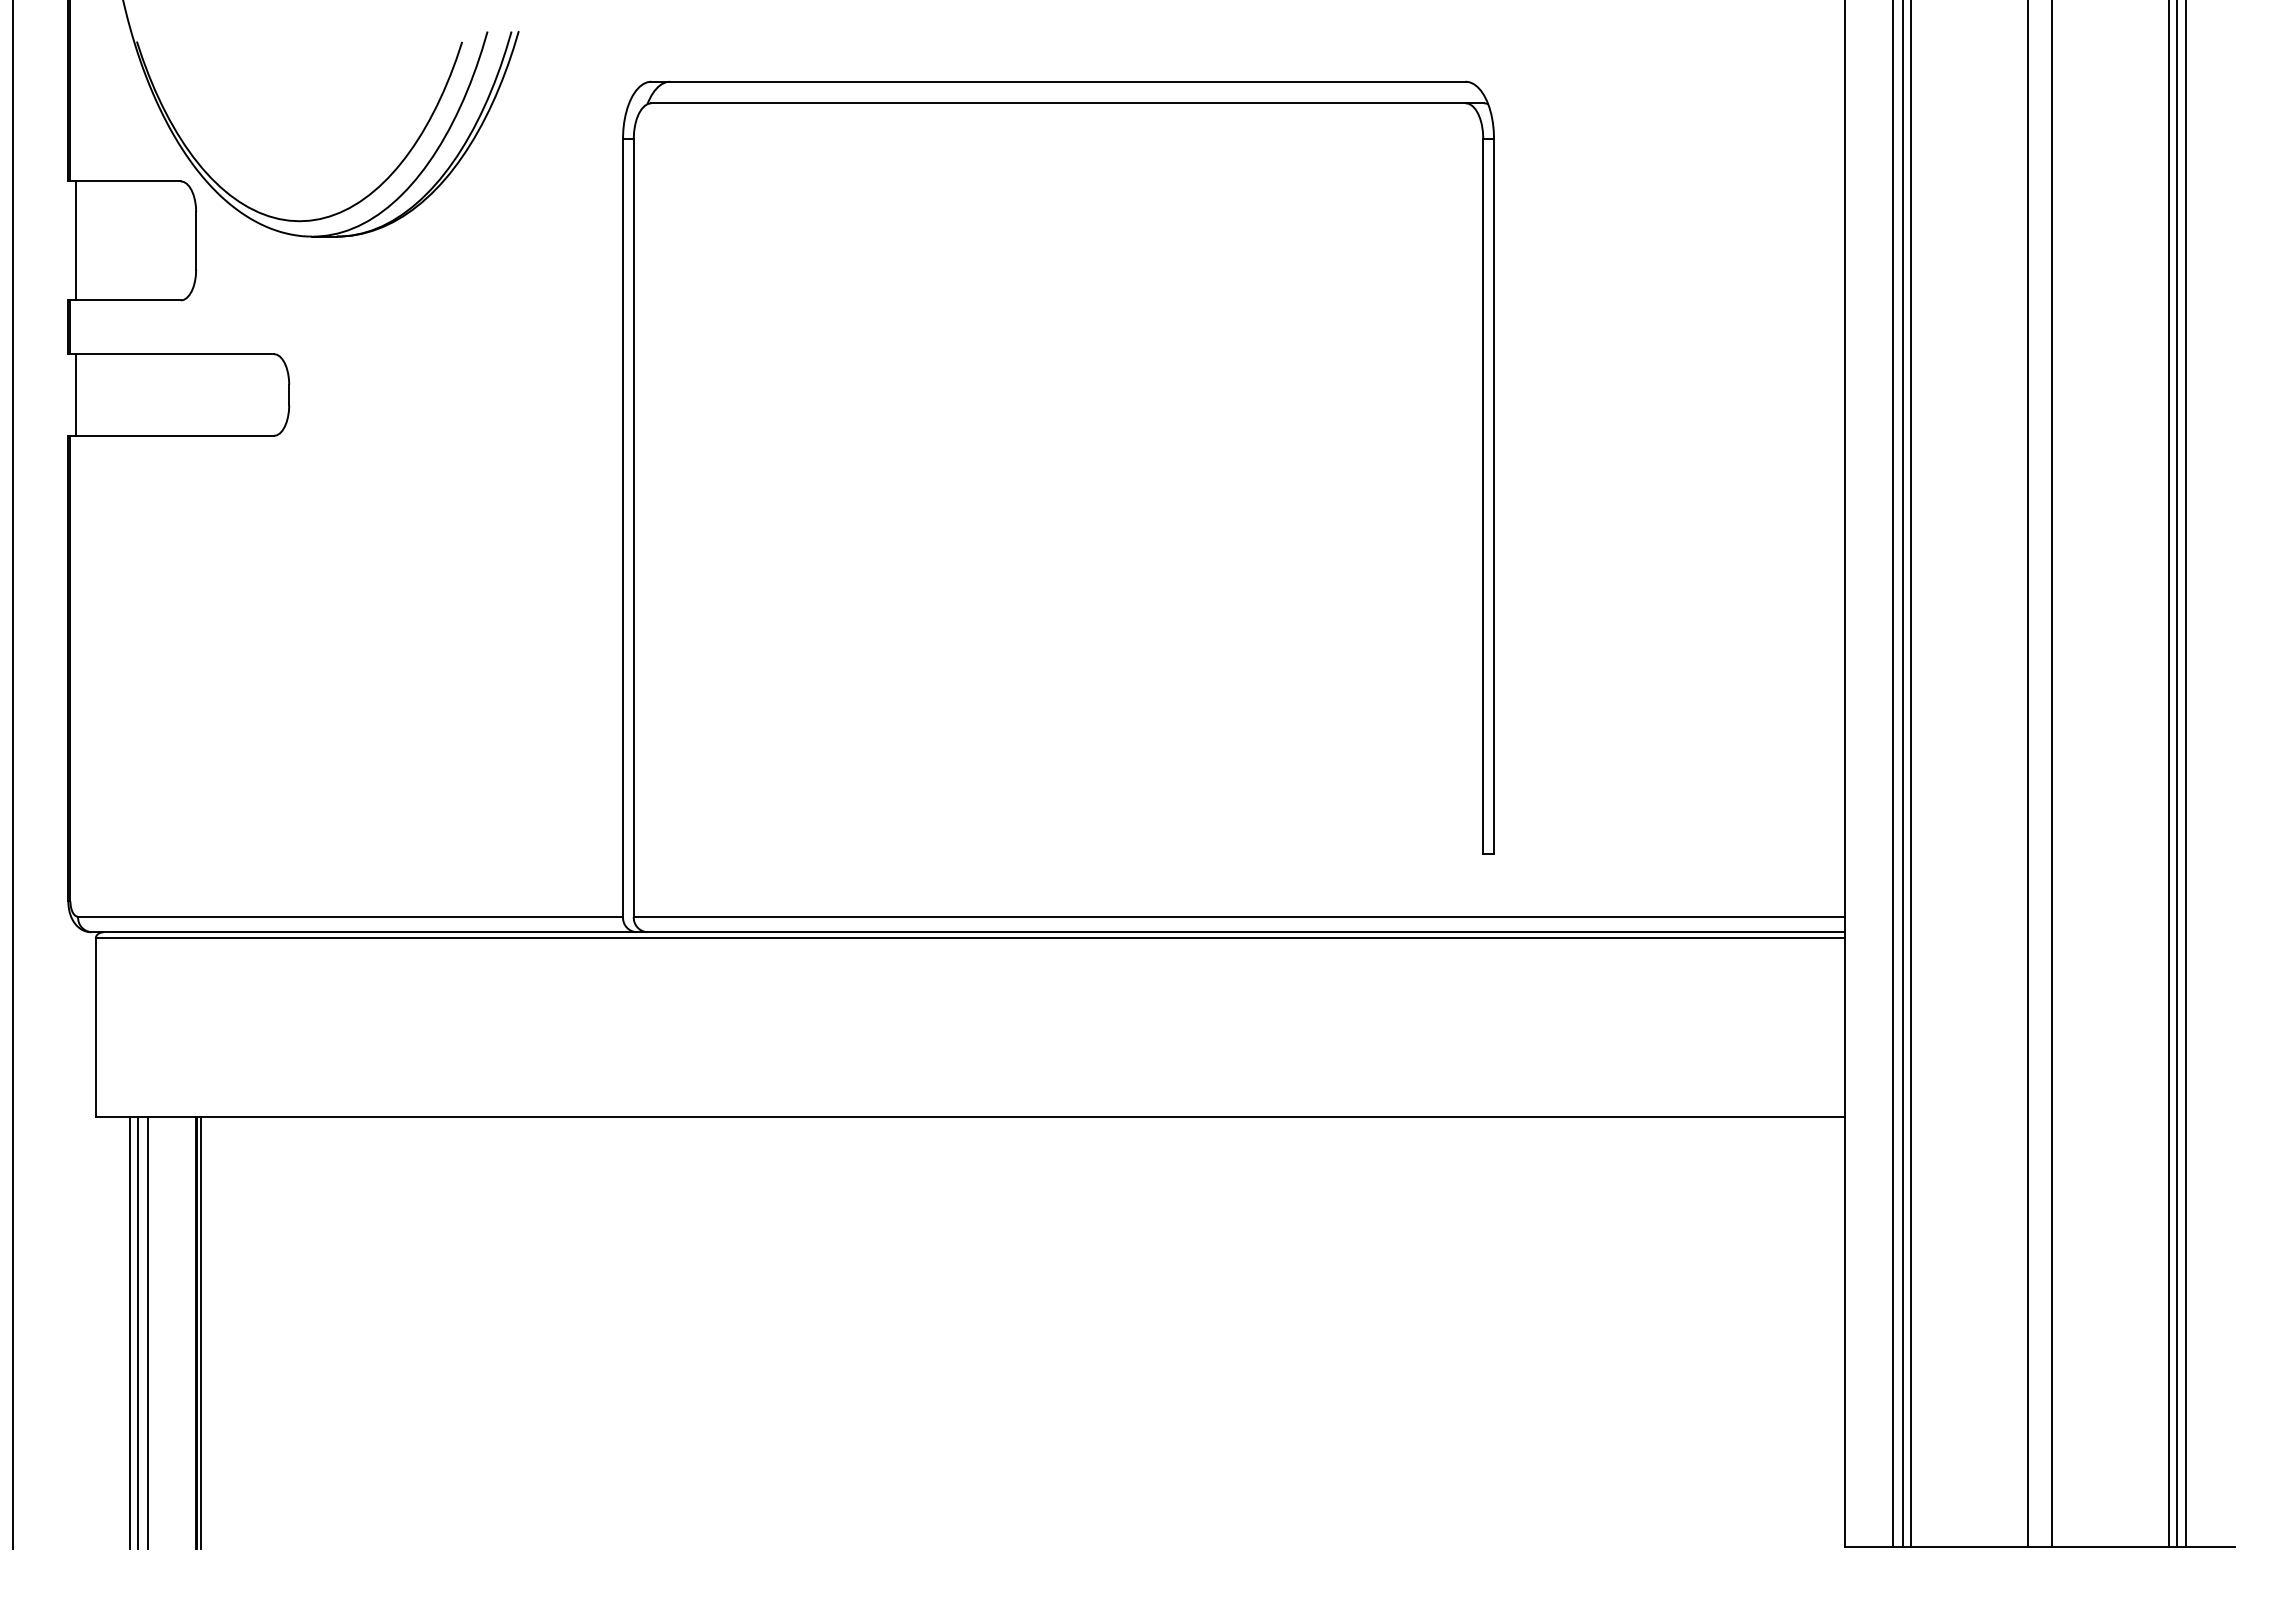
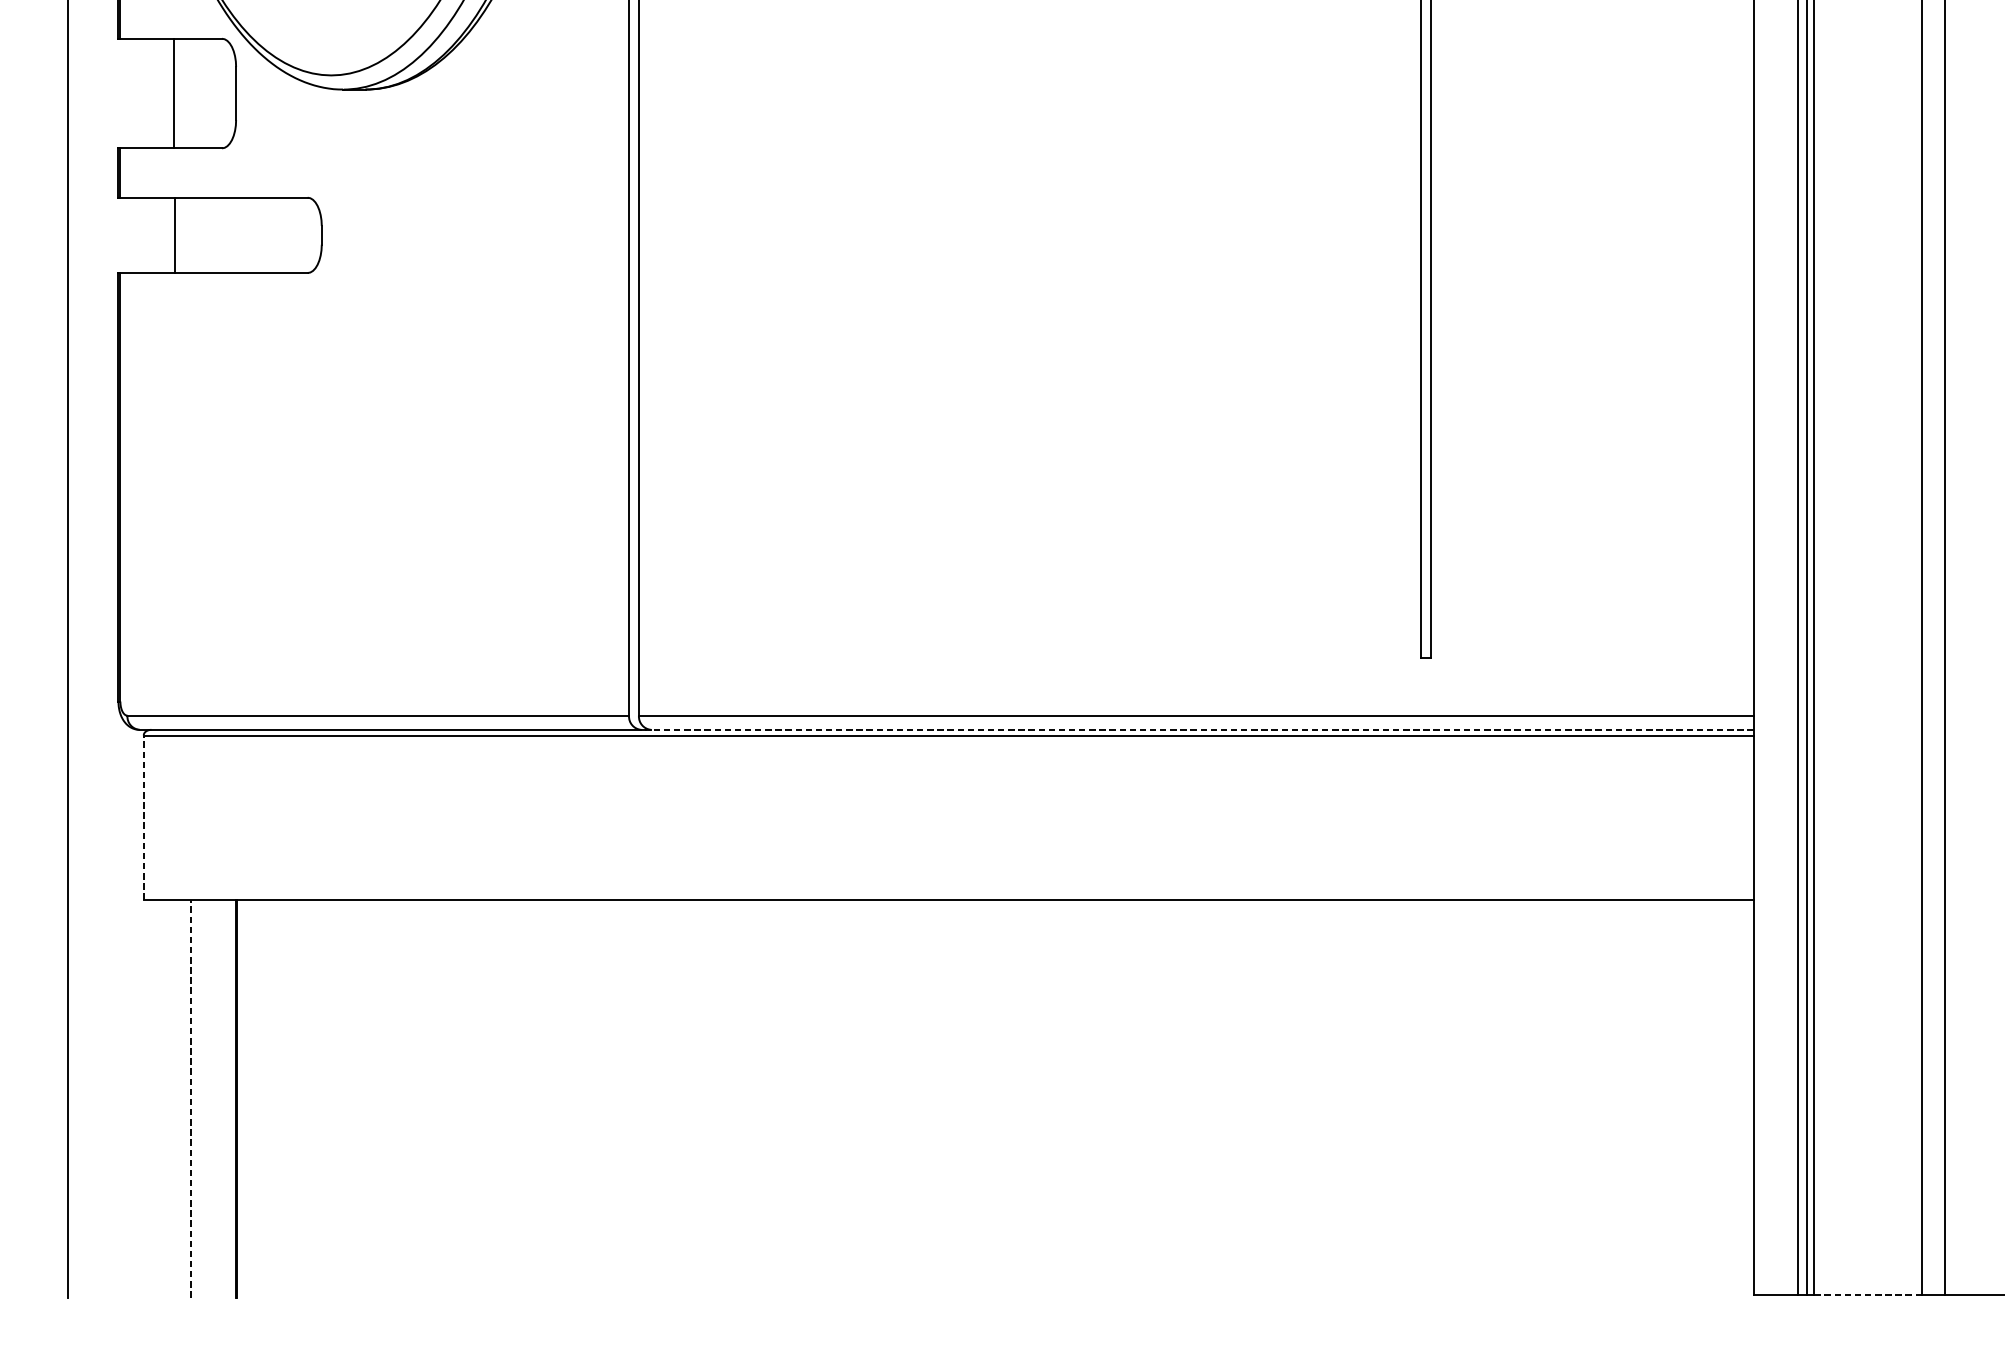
line: (76, 240) -> (174, 93), moved
line: (76, 394) -> (175, 234), moved
line: (1246, 932) -> (1202, 730), solid -> dashed
line: (95, 1027) -> (143, 817), solid -> dashed
line: (130, 1332) -> (175, 1098), removed
line: (137, 1332) -> (182, 1098), removed
line: (147, 1332) -> (191, 1098), solid -> dashed
line: (200, 1332) -> (240, 1098), removed
line: (1969, 1546) -> (1868, 1295), solid -> dashed

